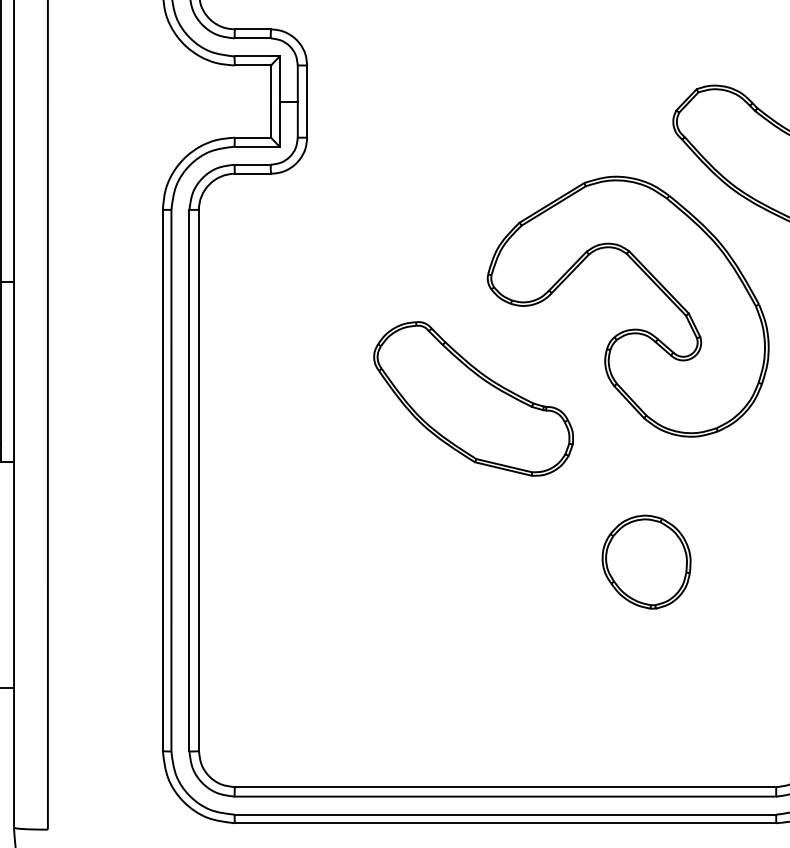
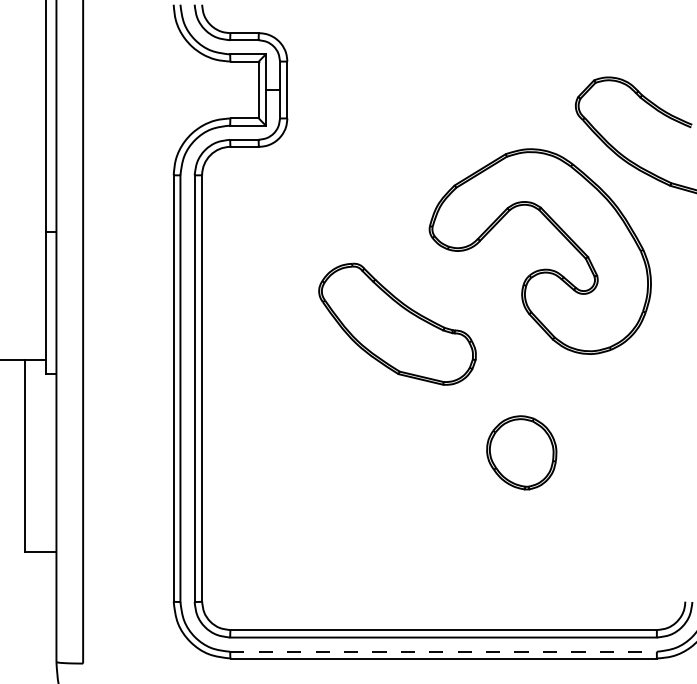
part: (473, 397) -> (397, 323), moved
part: (646, 561) -> (521, 452), moved
line: (506, 814) -> (444, 651), solid -> dashed

